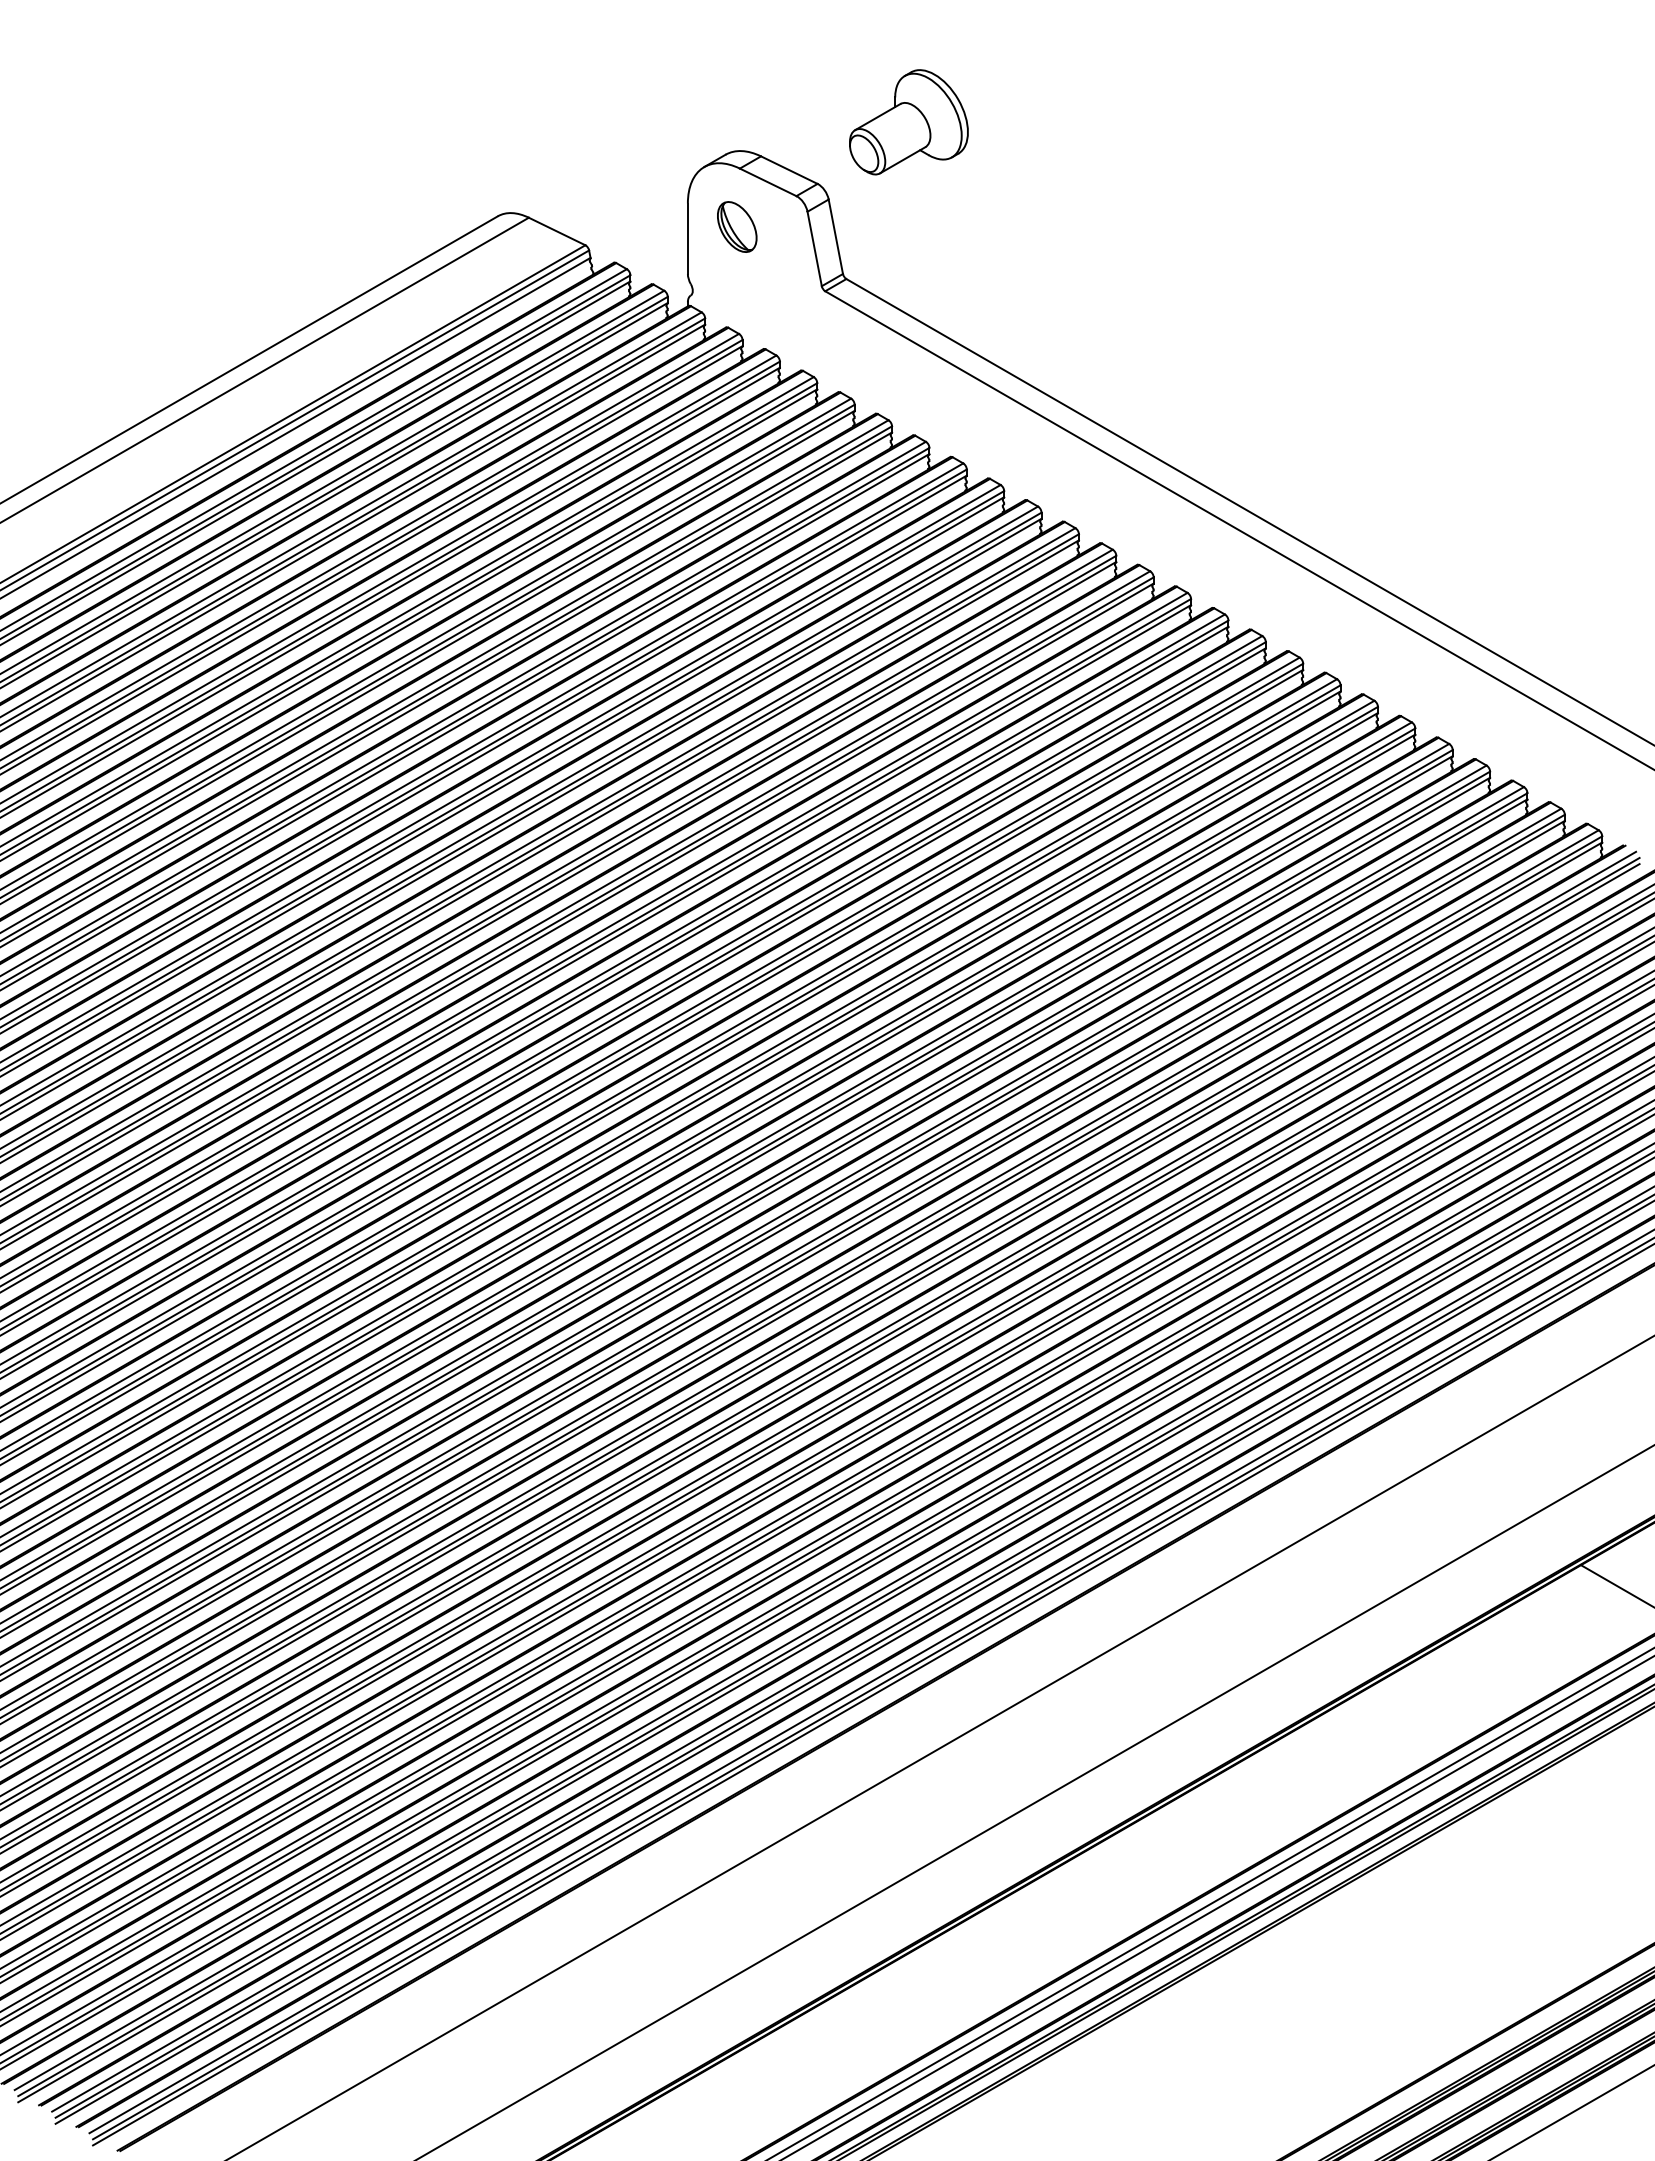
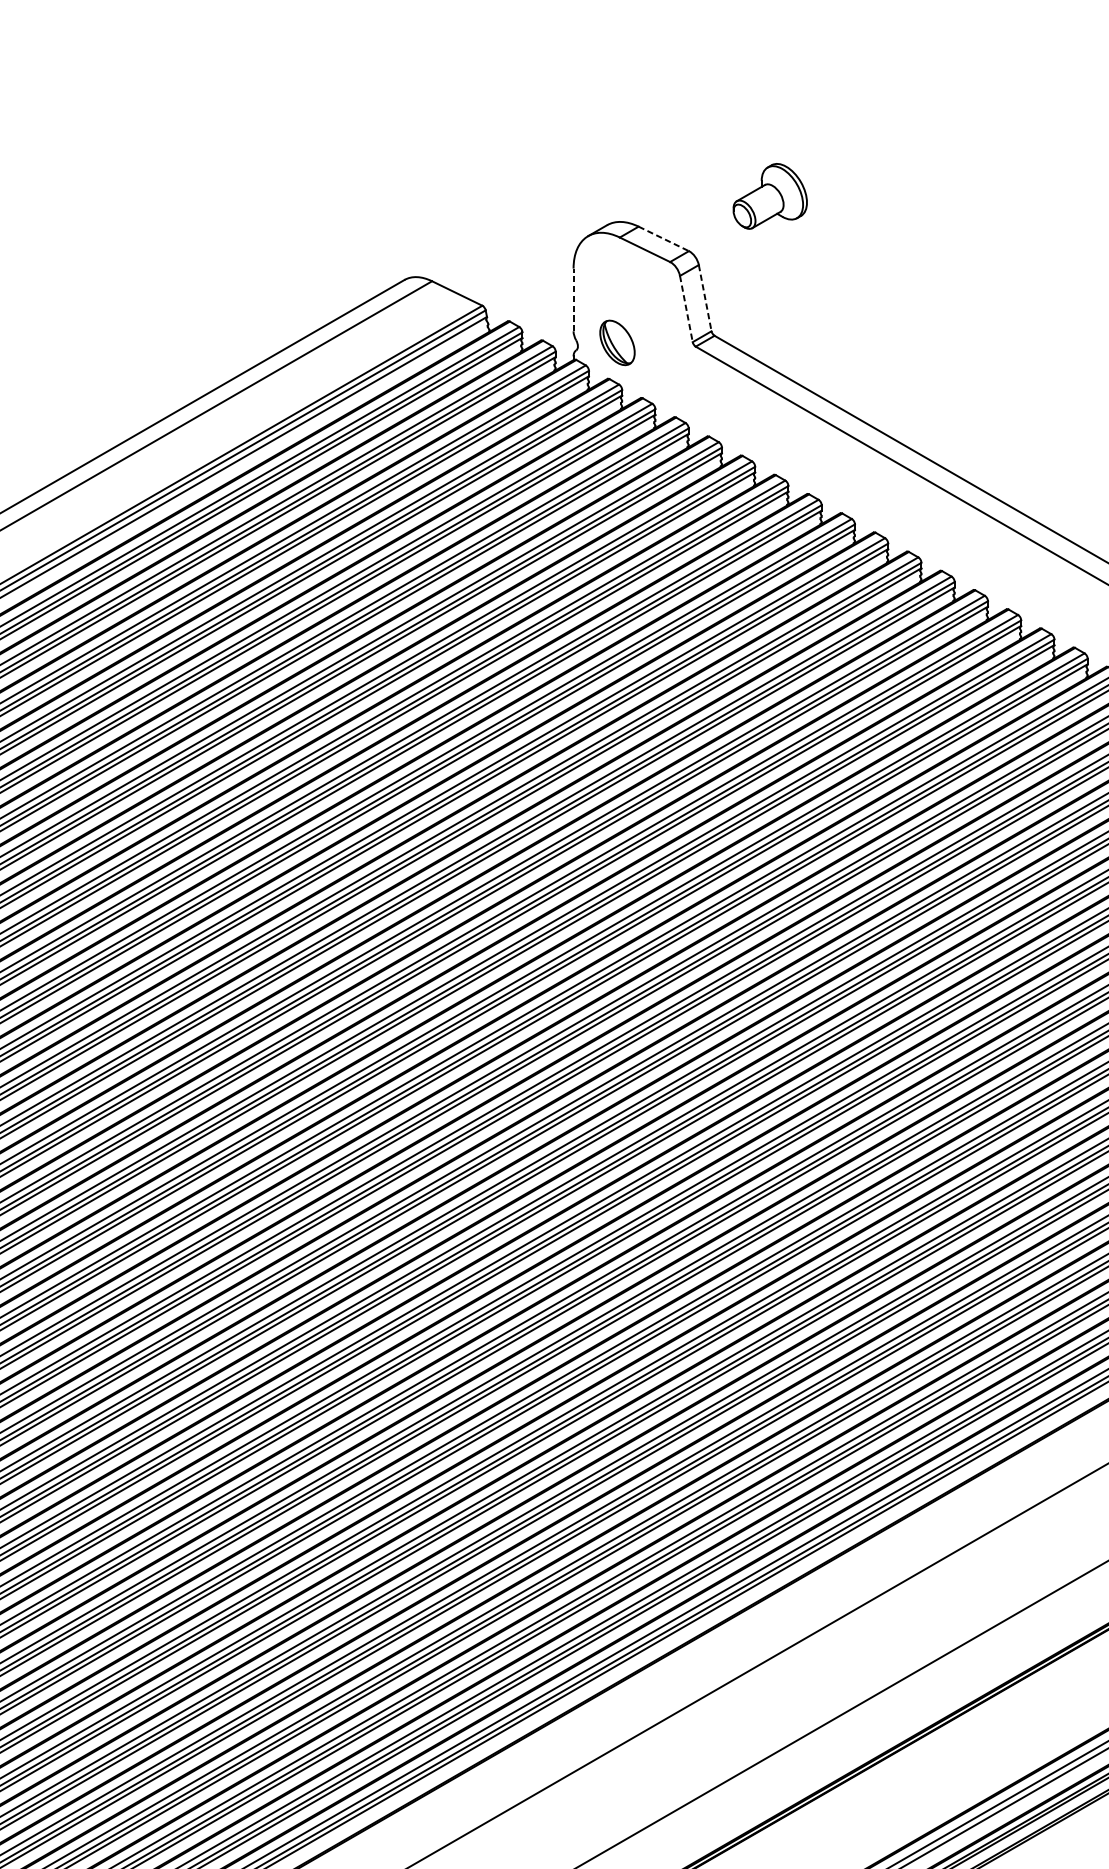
part: (908, 122) -> (769, 196), size x0.7
line: (789, 170) -> (663, 239), solid -> dashed
part: (737, 226) -> (617, 342), moved
line: (835, 236) -> (704, 297), solid -> dashed
line: (687, 238) -> (573, 299), solid -> dashed
line: (814, 248) -> (686, 308), solid -> dashed

